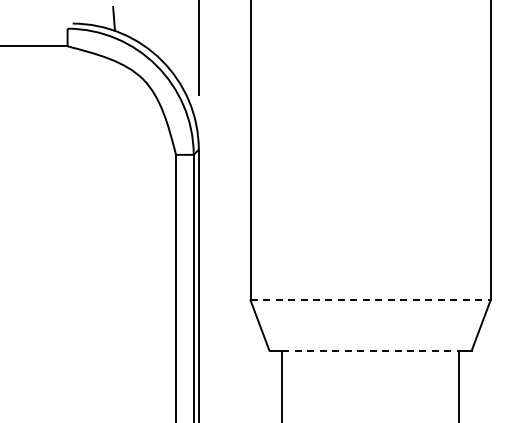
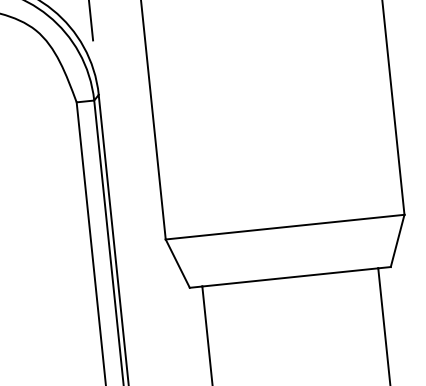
line: (371, 300) -> (286, 227), dashed -> solid
line: (371, 350) -> (291, 276), dashed -> solid

